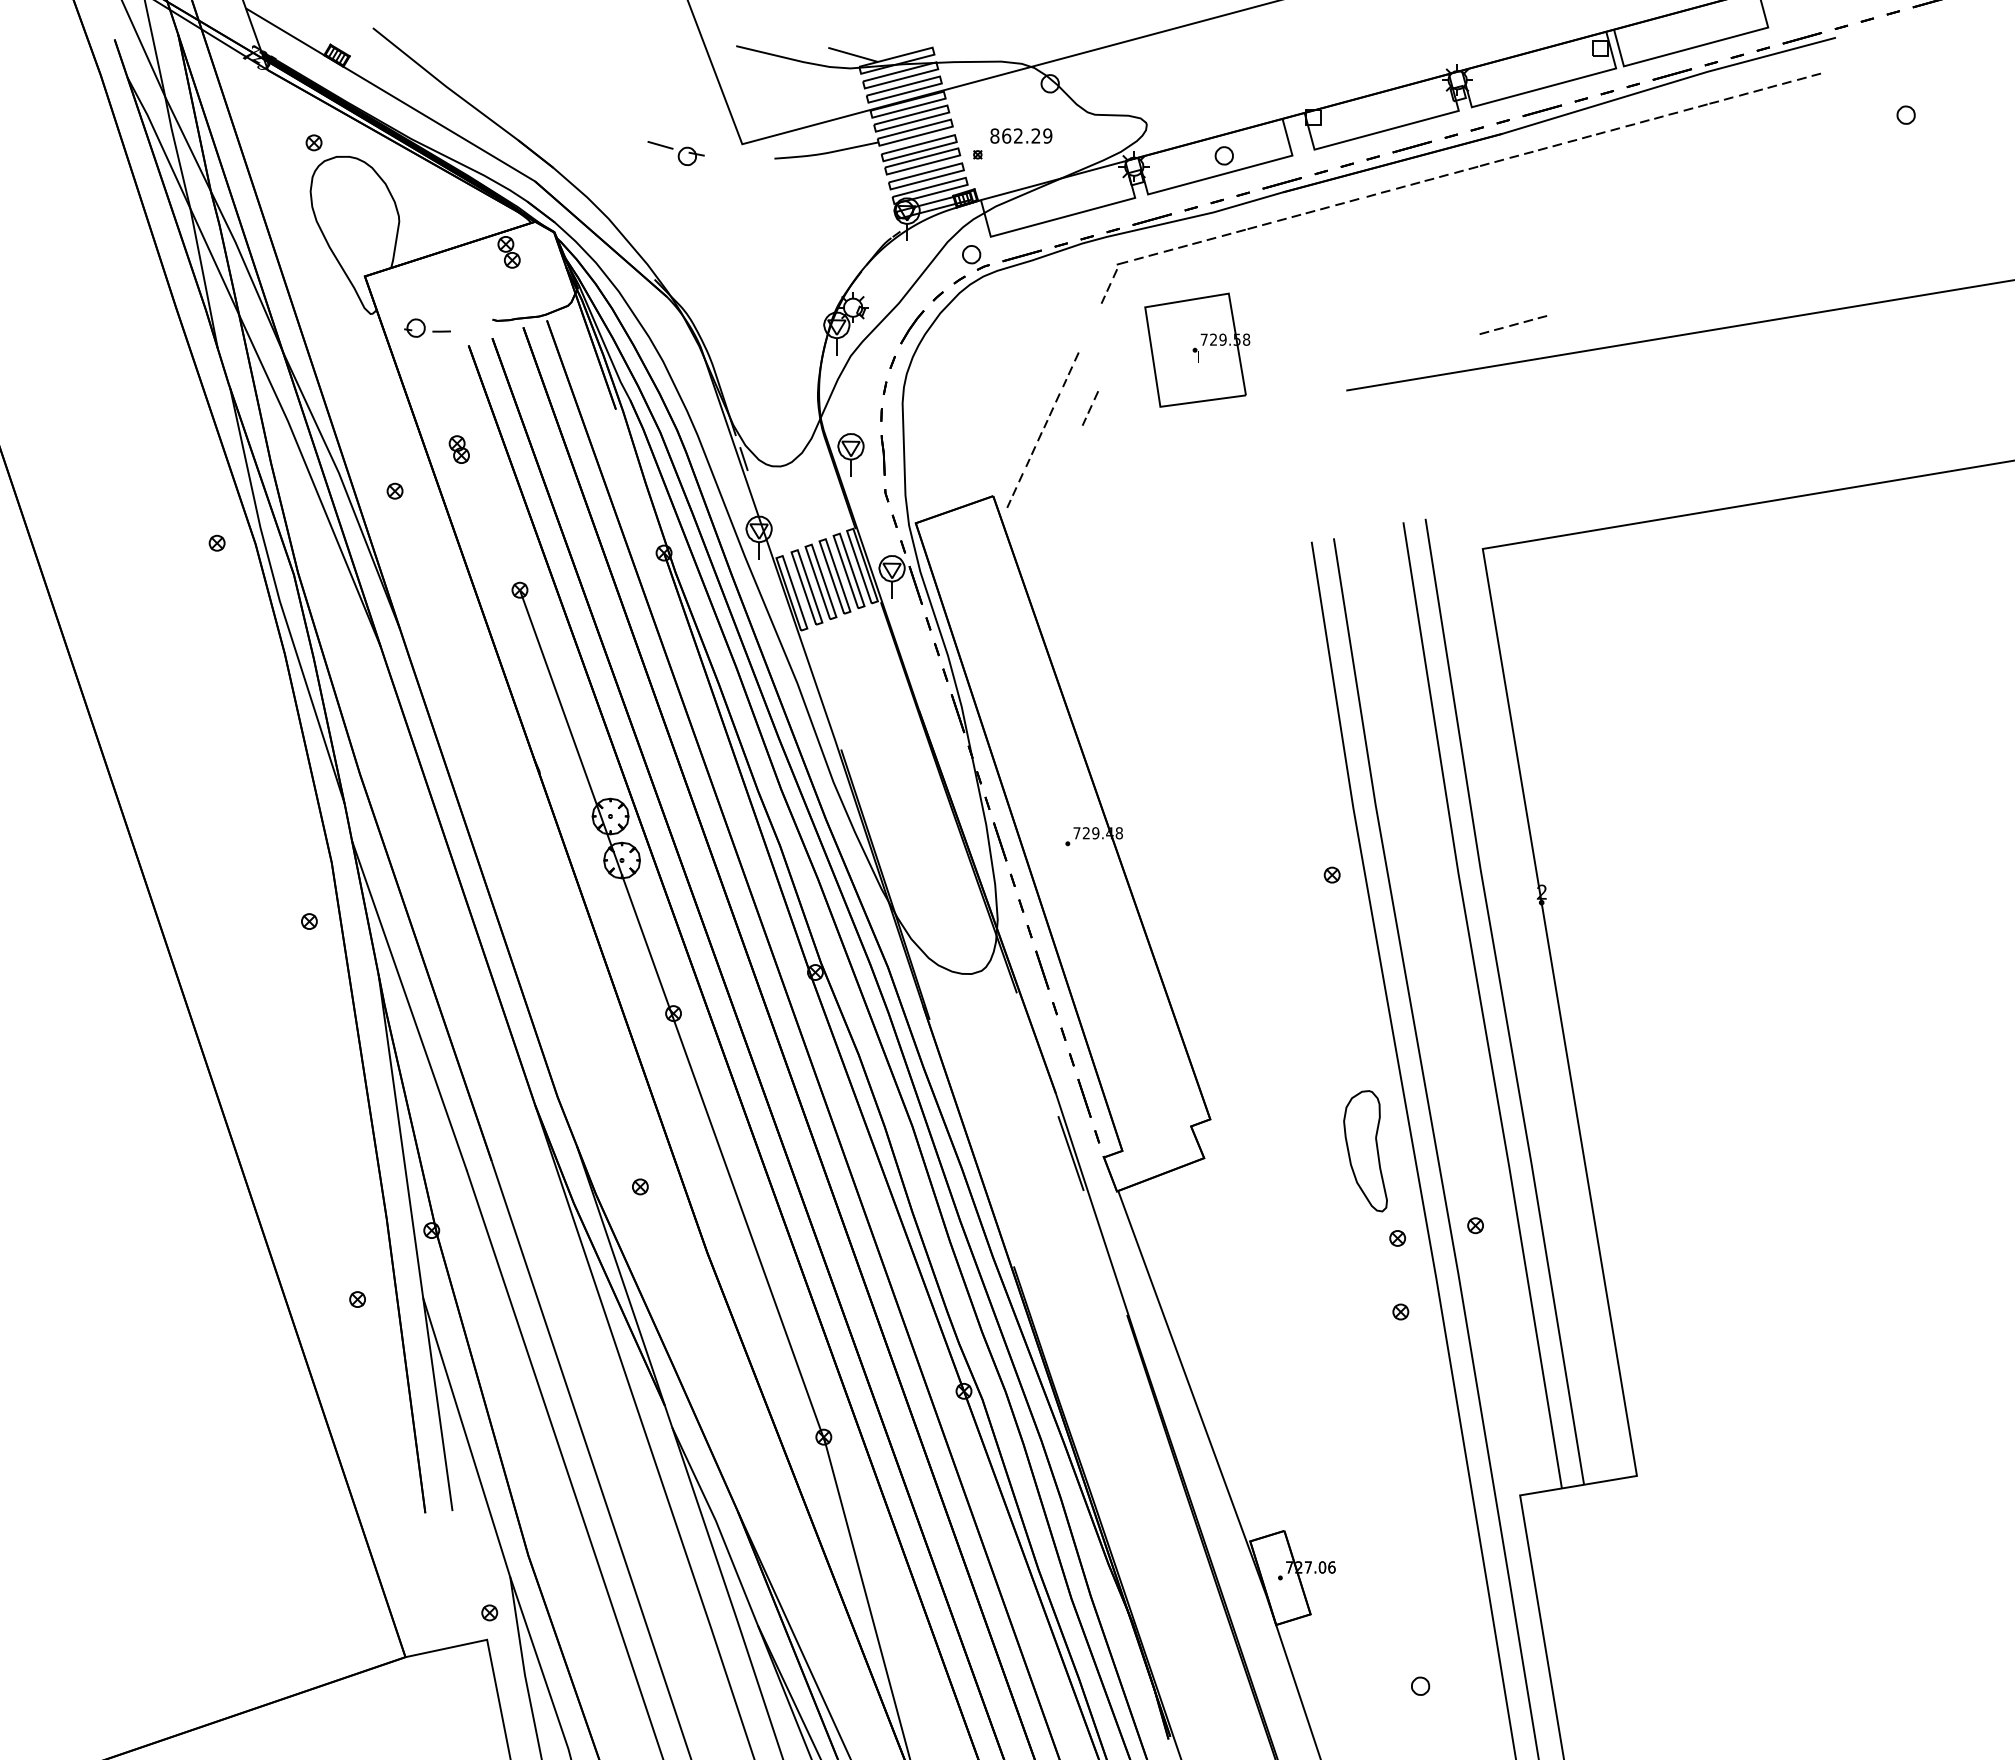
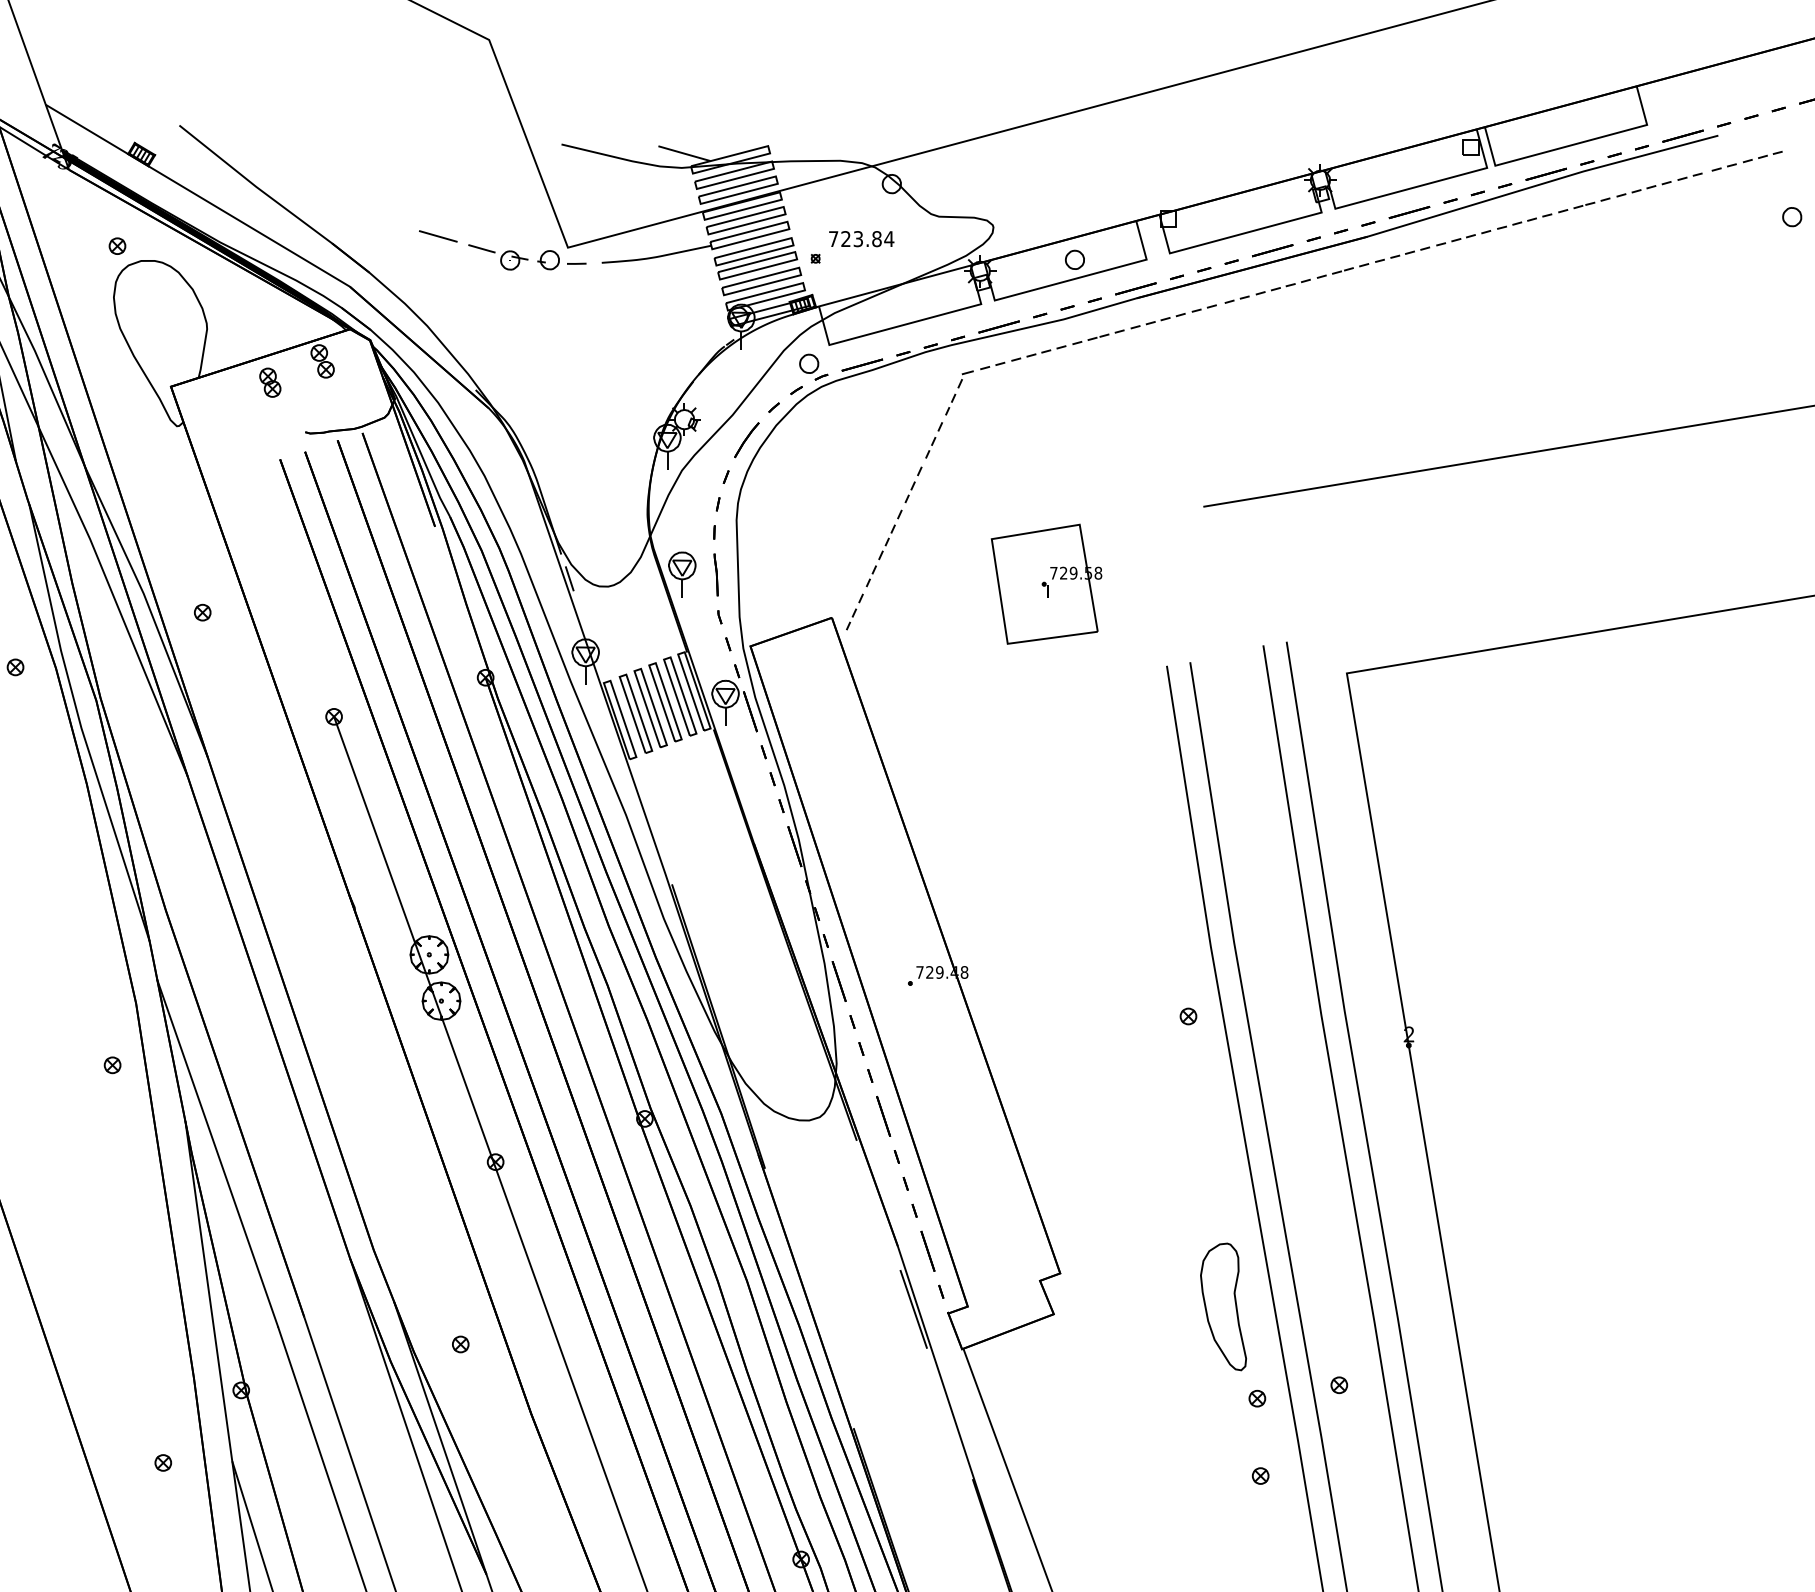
line: (618, 133) -> (437, 236), added
text: (1021, 135) -> (861, 238), 862.29 -> 723.84
part: (1513, 324) -> (1747, 160), moved
part: (427, 327) -> (561, 259), moved
part: (1197, 349) -> (1046, 583), moved
part: (1090, 408) -> (934, 440), moved
part: (458, 449) -> (269, 382), moved

